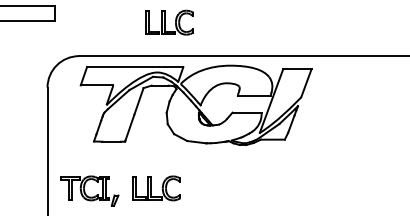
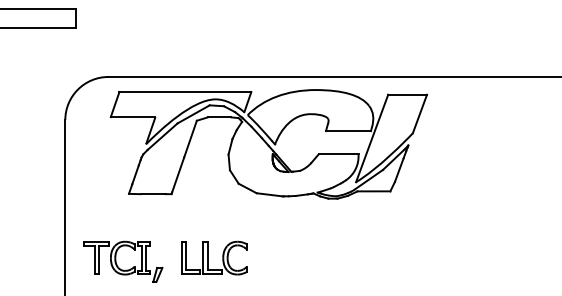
part: (169, 22) -> (232, 30), removed

